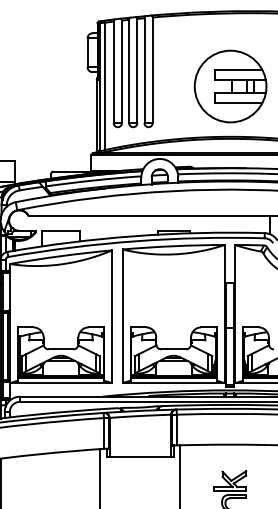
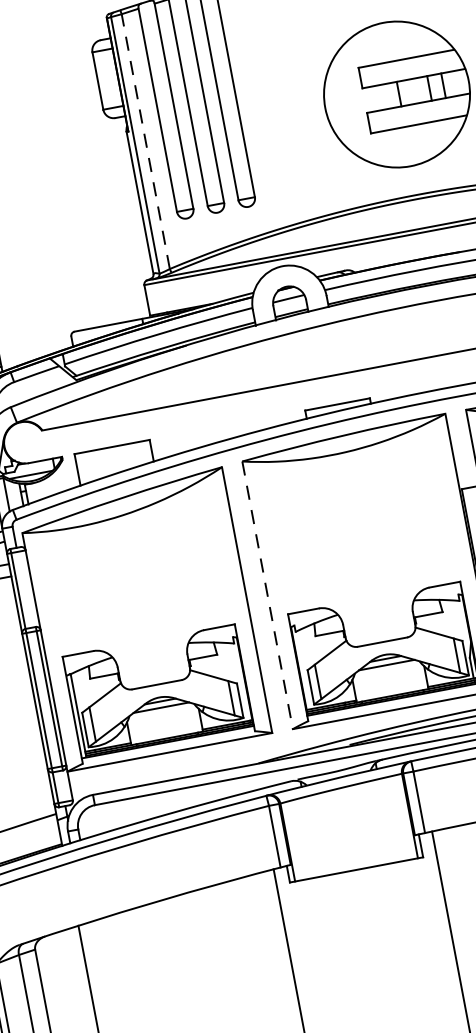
line: (105, 86) -> (146, 141), solid -> dashed
line: (122, 316) -> (267, 595), solid -> dashed

